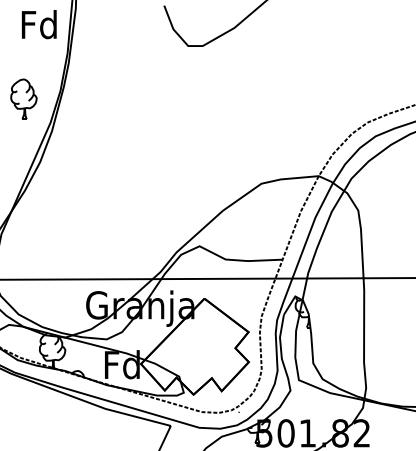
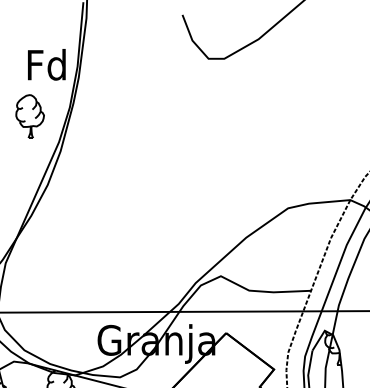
text: (39, 24) -> (47, 64), moved

